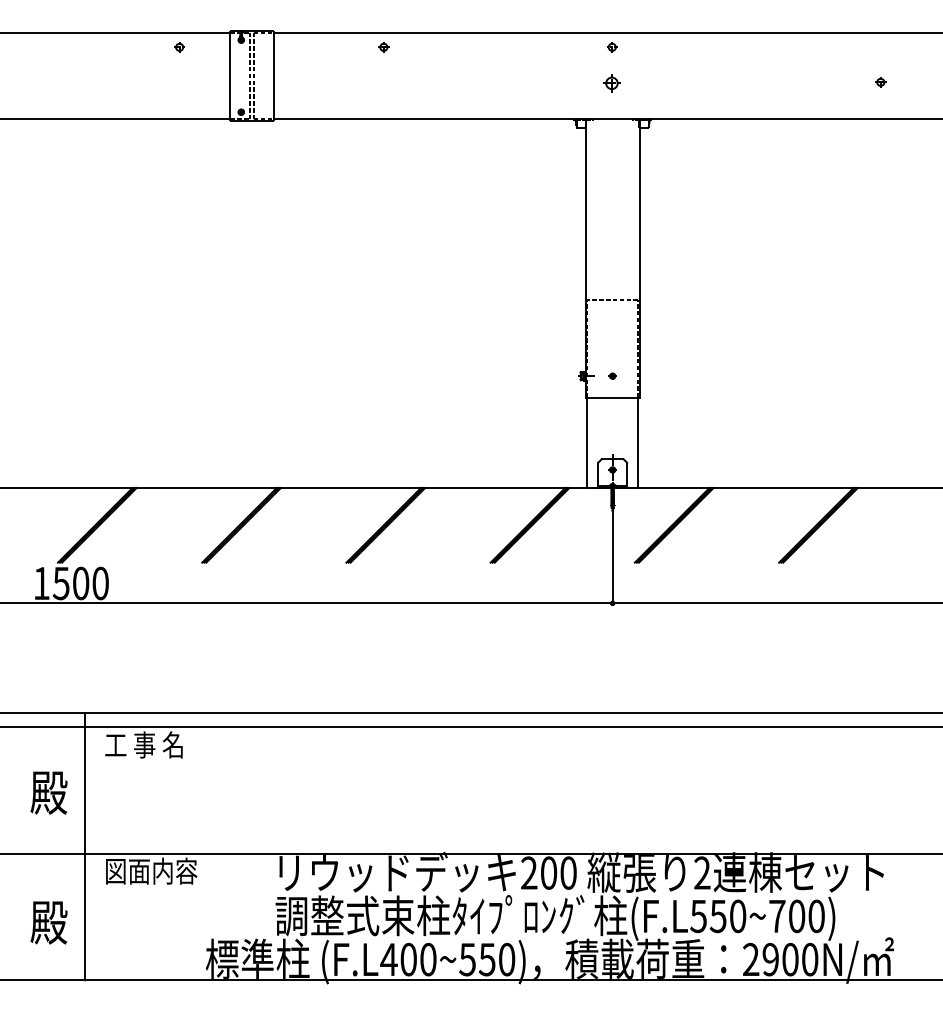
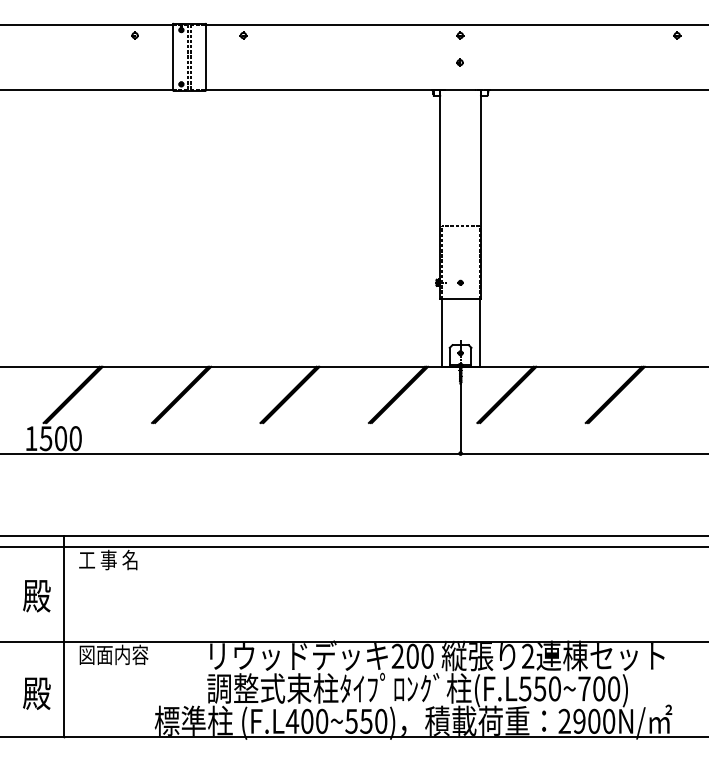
part: (383, 47) -> (243, 35), moved
part: (880, 82) -> (677, 35), moved
part: (611, 83) -> (459, 62), size x0.62

